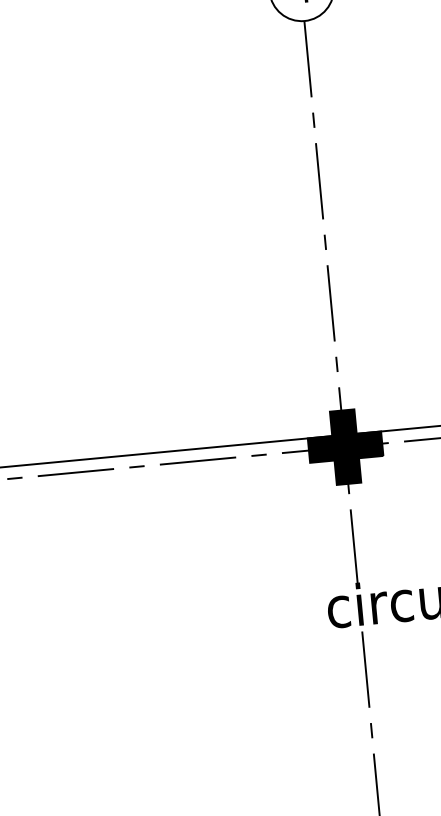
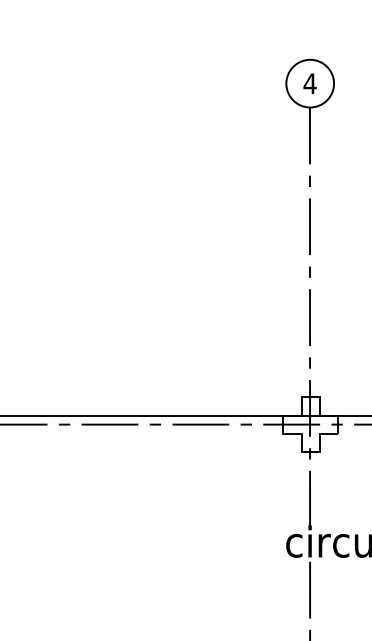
fill: (345, 446) -> (310, 424), removed

